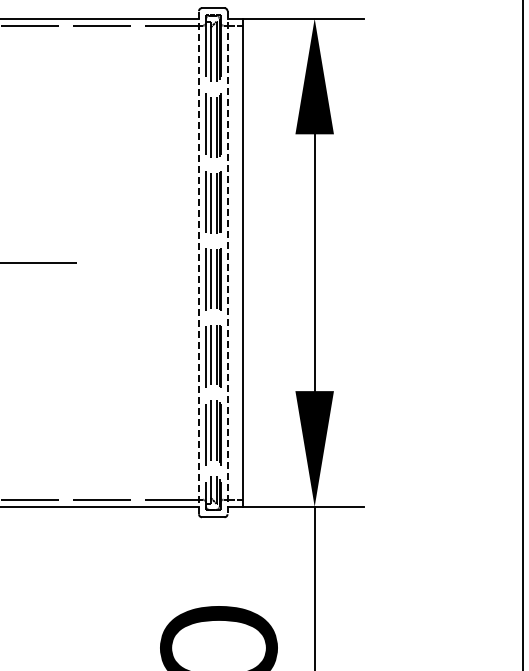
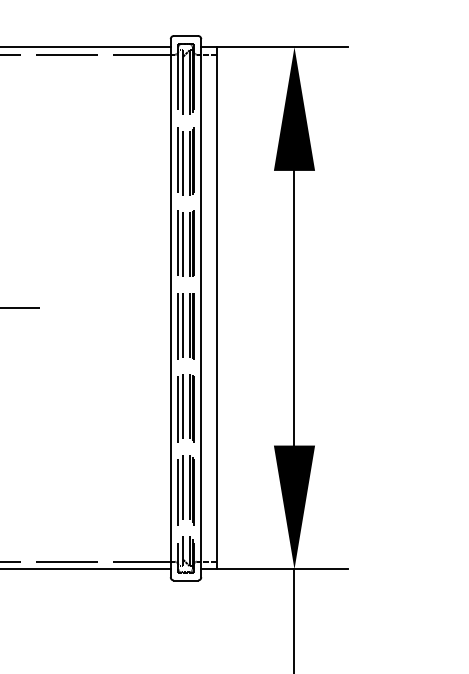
line: (199, 262) -> (171, 308), dashed -> solid
line: (227, 262) -> (201, 308), dashed -> solid

